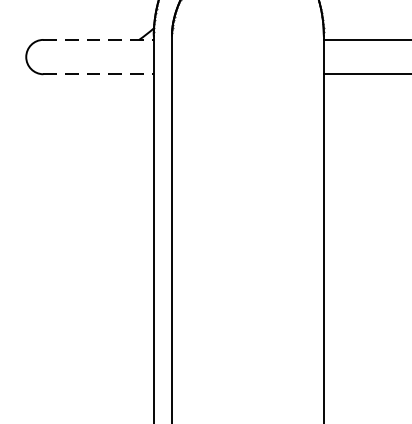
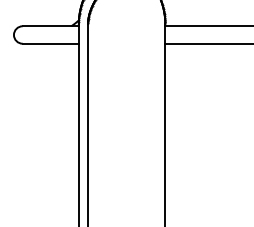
line: (100, 40) -> (51, 26), dashed -> solid
line: (100, 73) -> (51, 43), dashed -> solid

